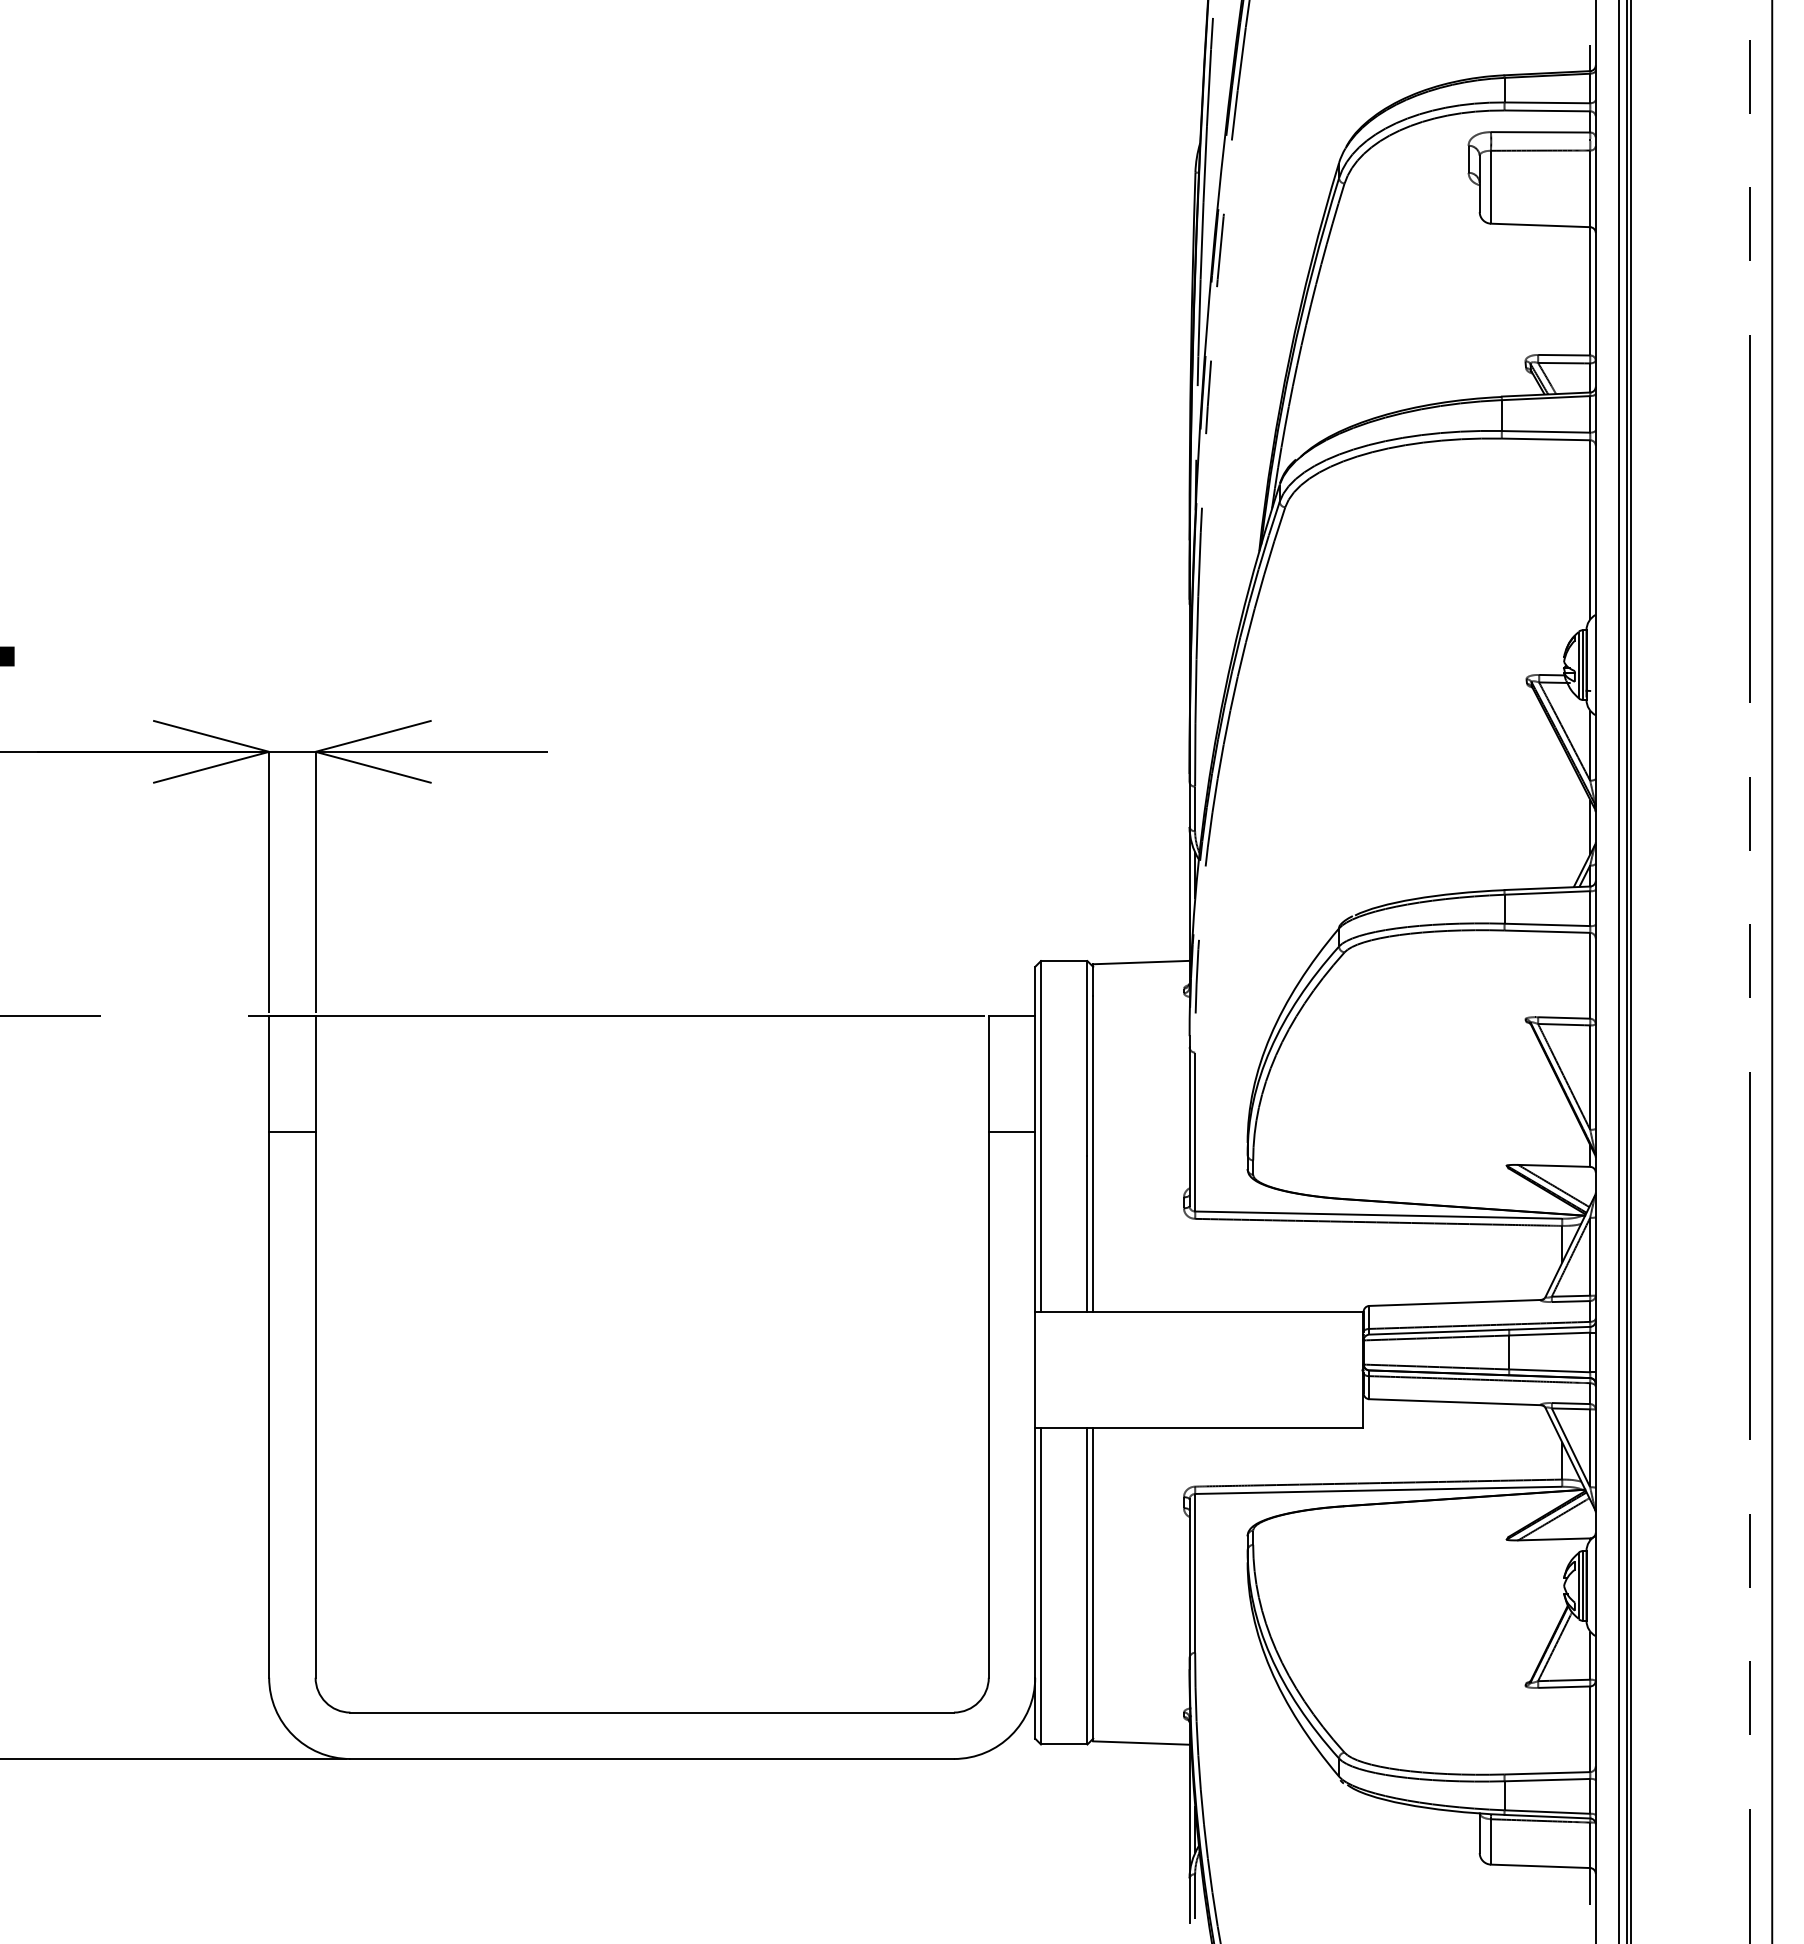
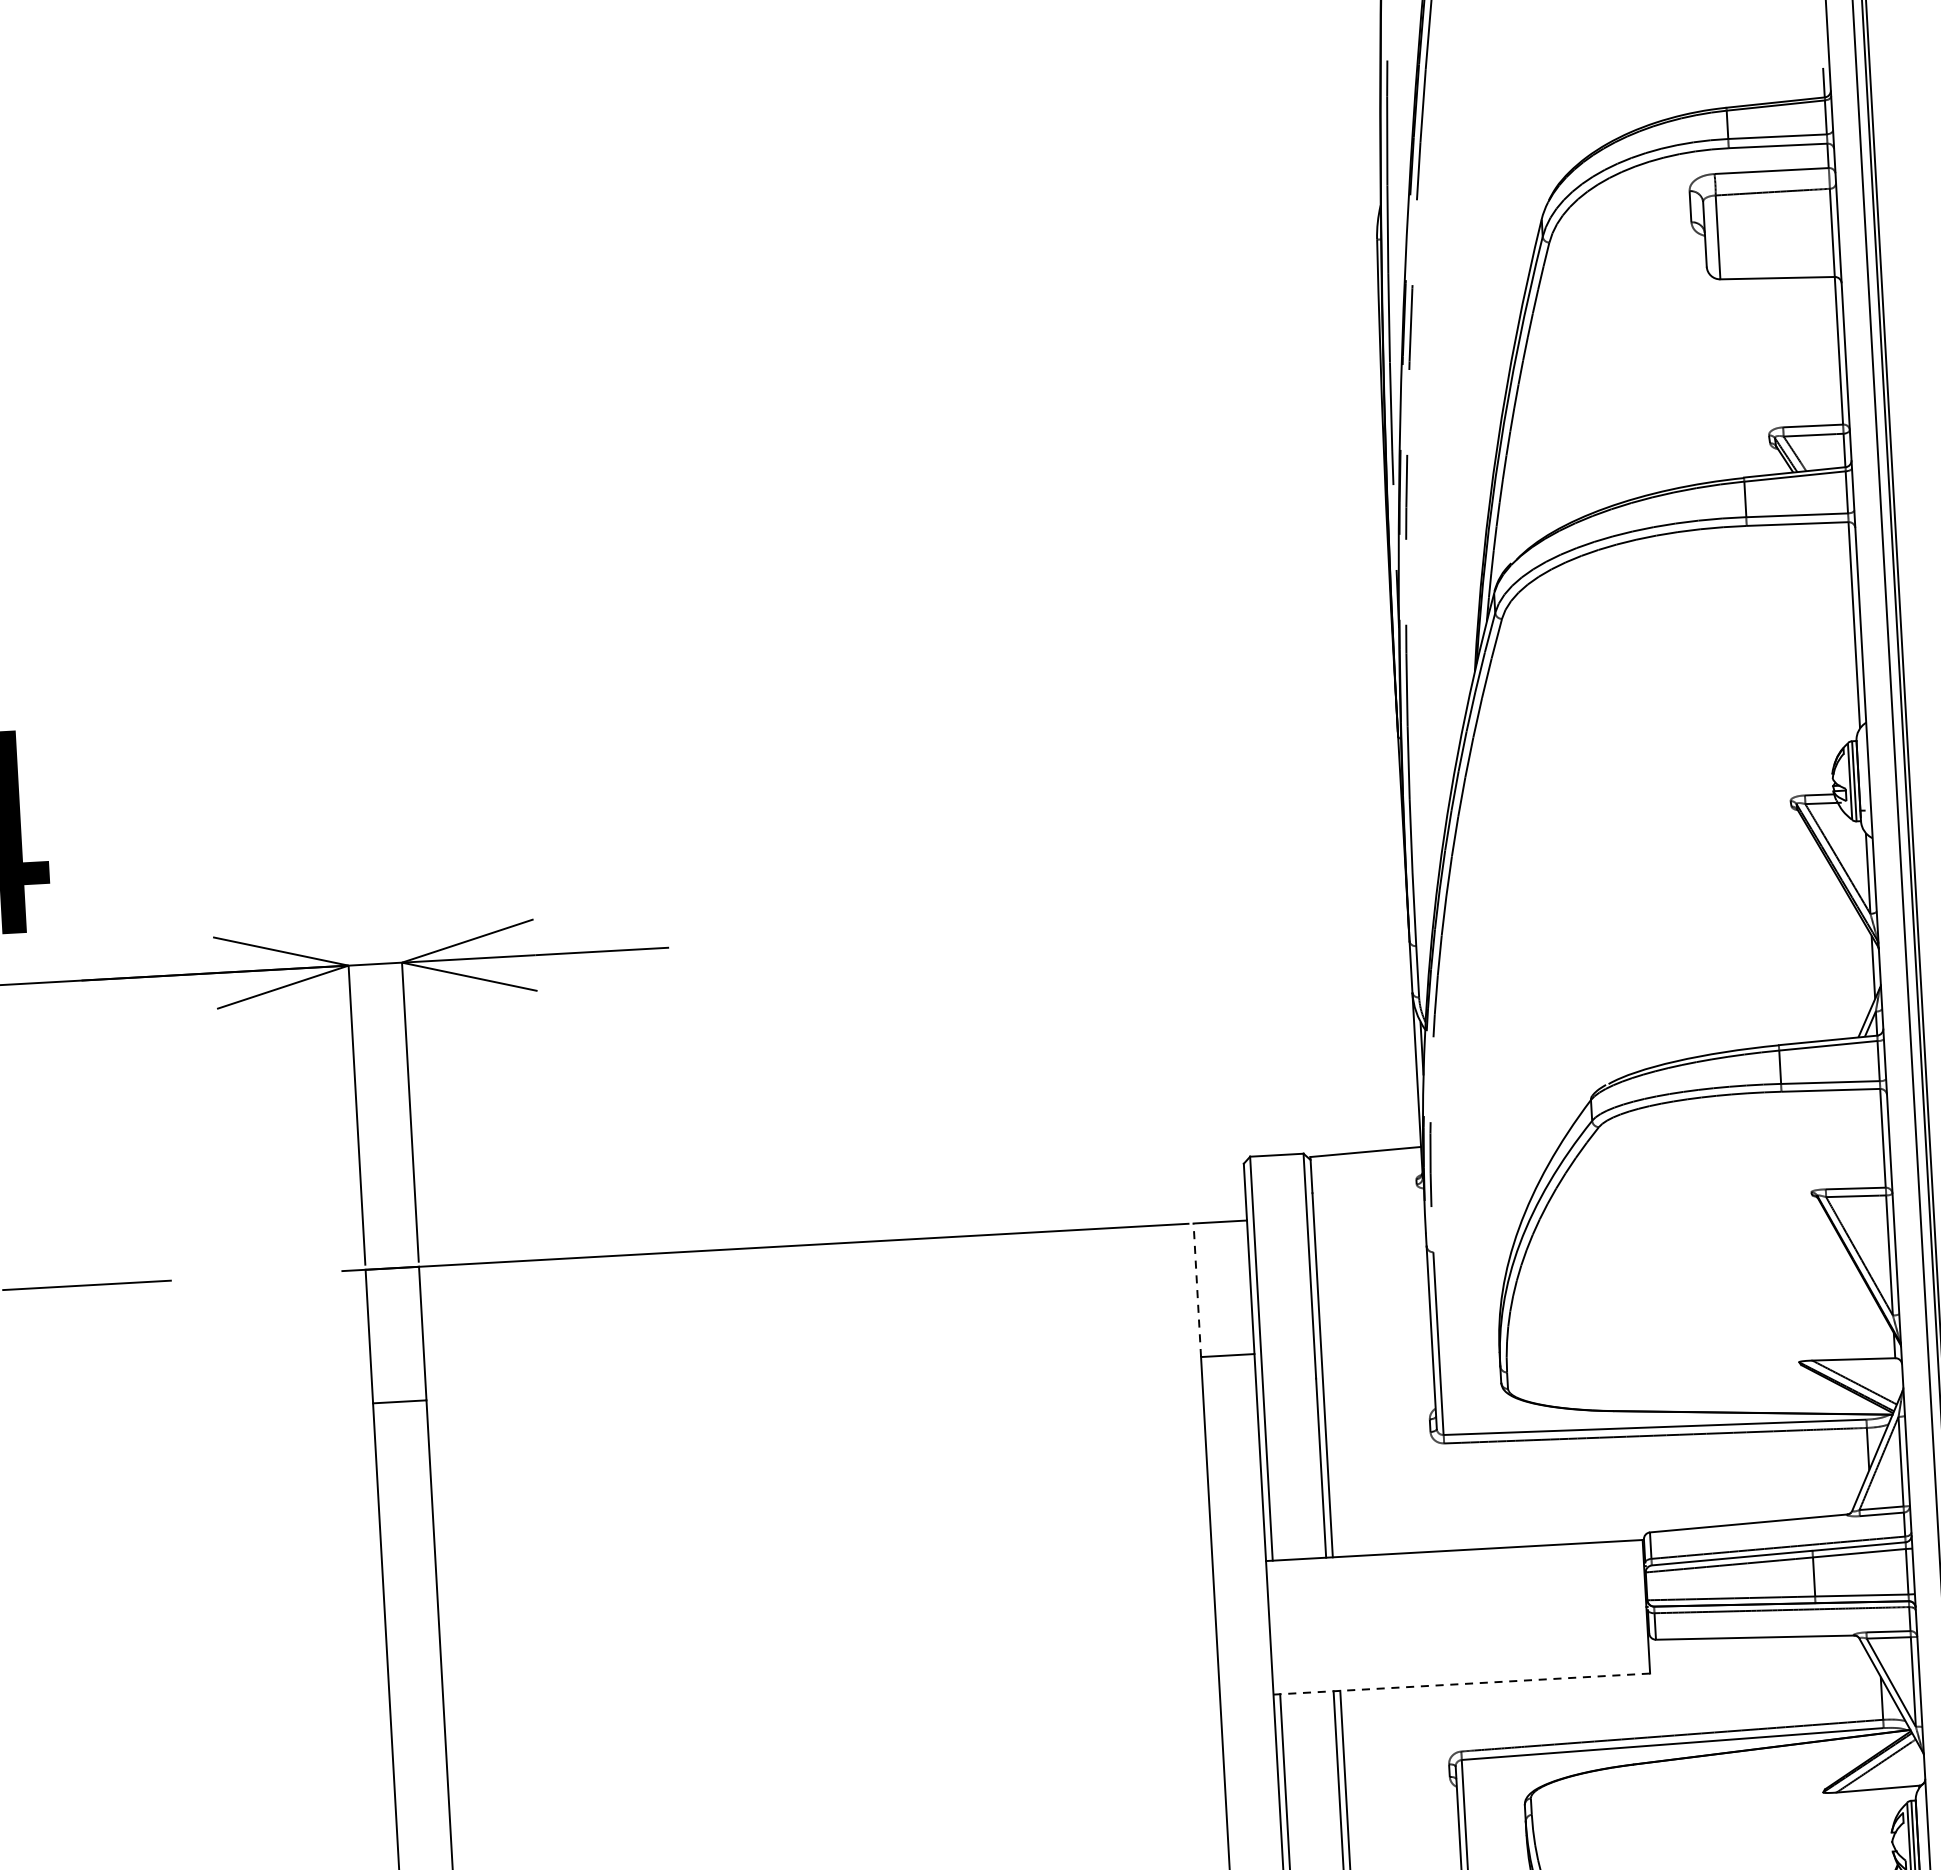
line: (988, 1073) -> (1196, 1289), solid -> dashed
line: (1198, 1428) -> (1461, 1684), solid -> dashed

